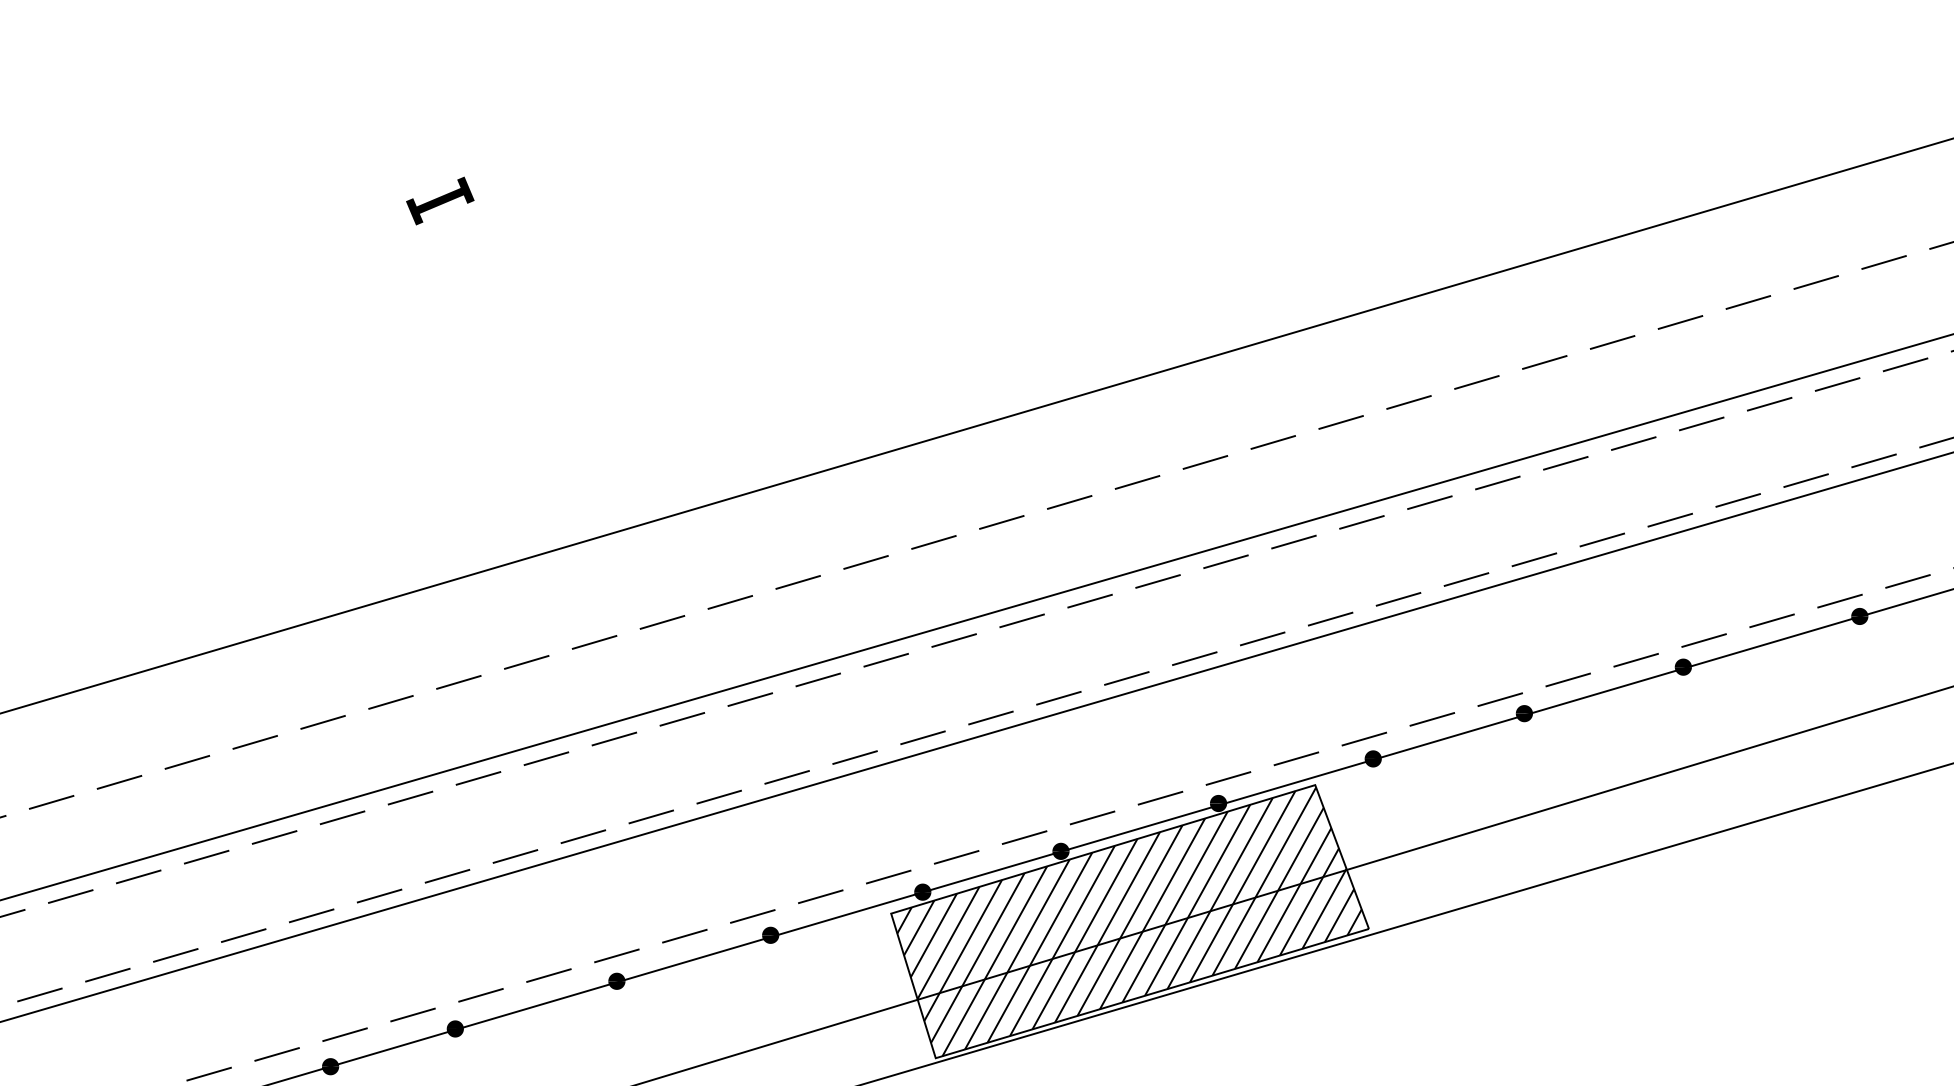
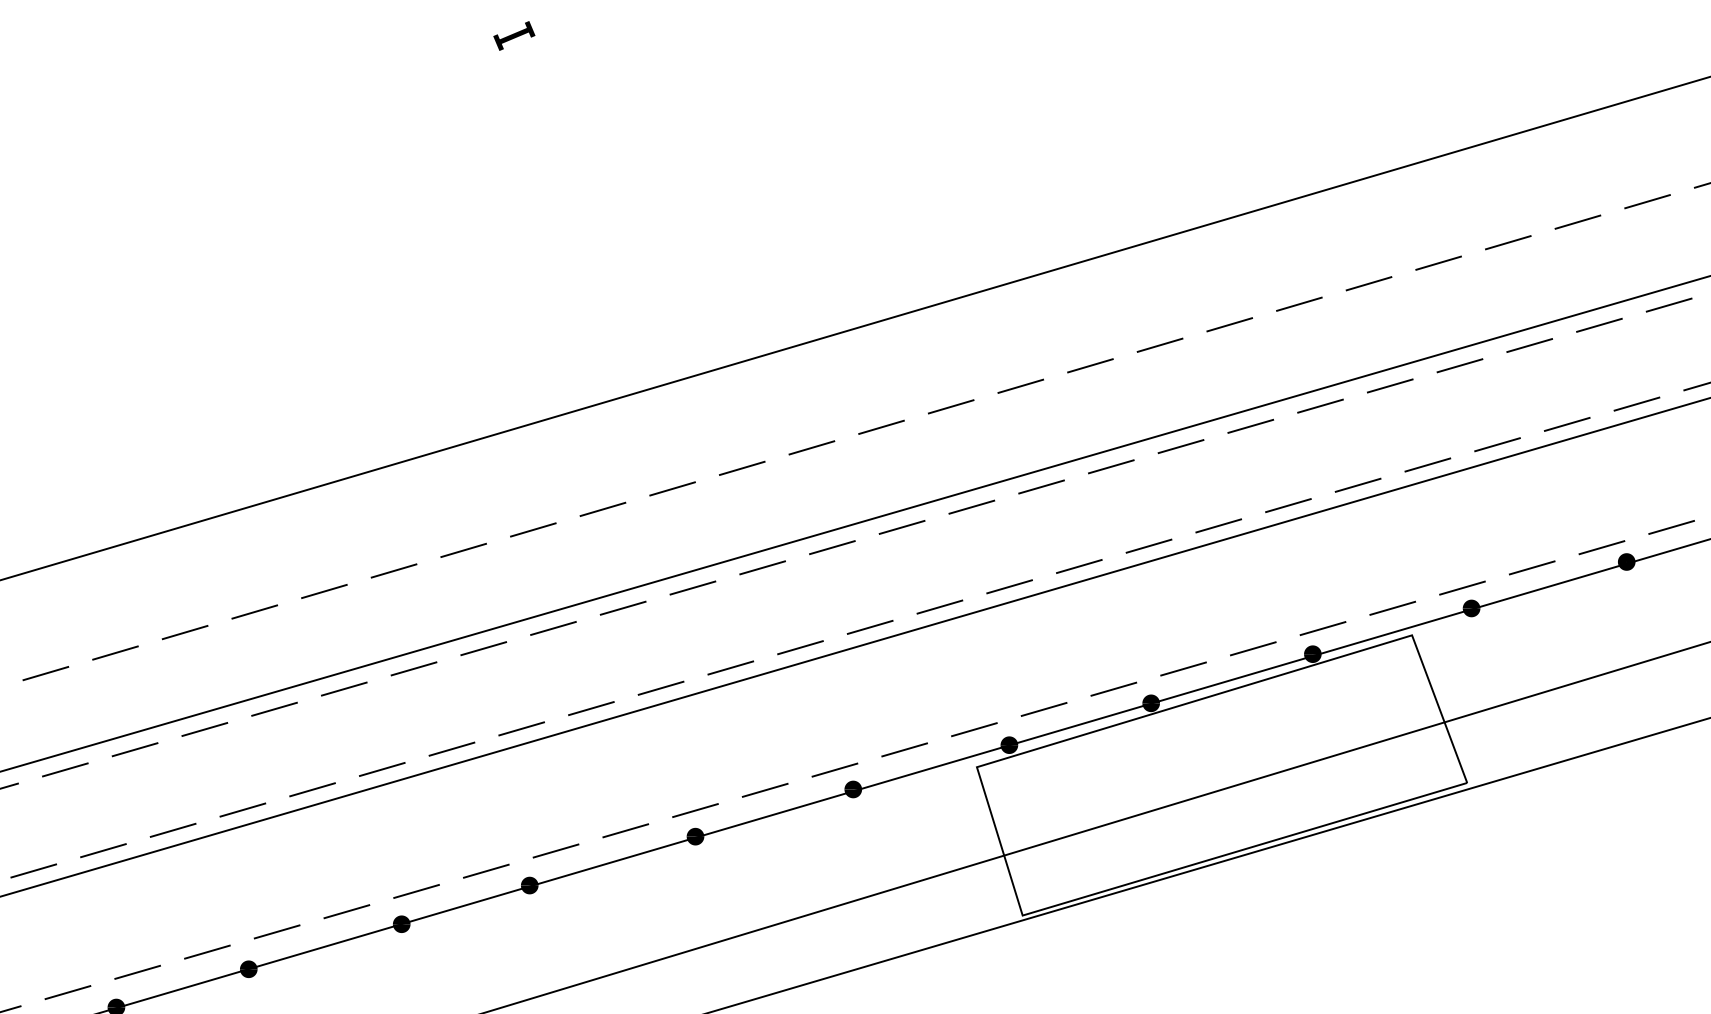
part: (440, 200) -> (514, 35), size x0.6
hatch: (1129, 921) -> (1221, 775), removed

